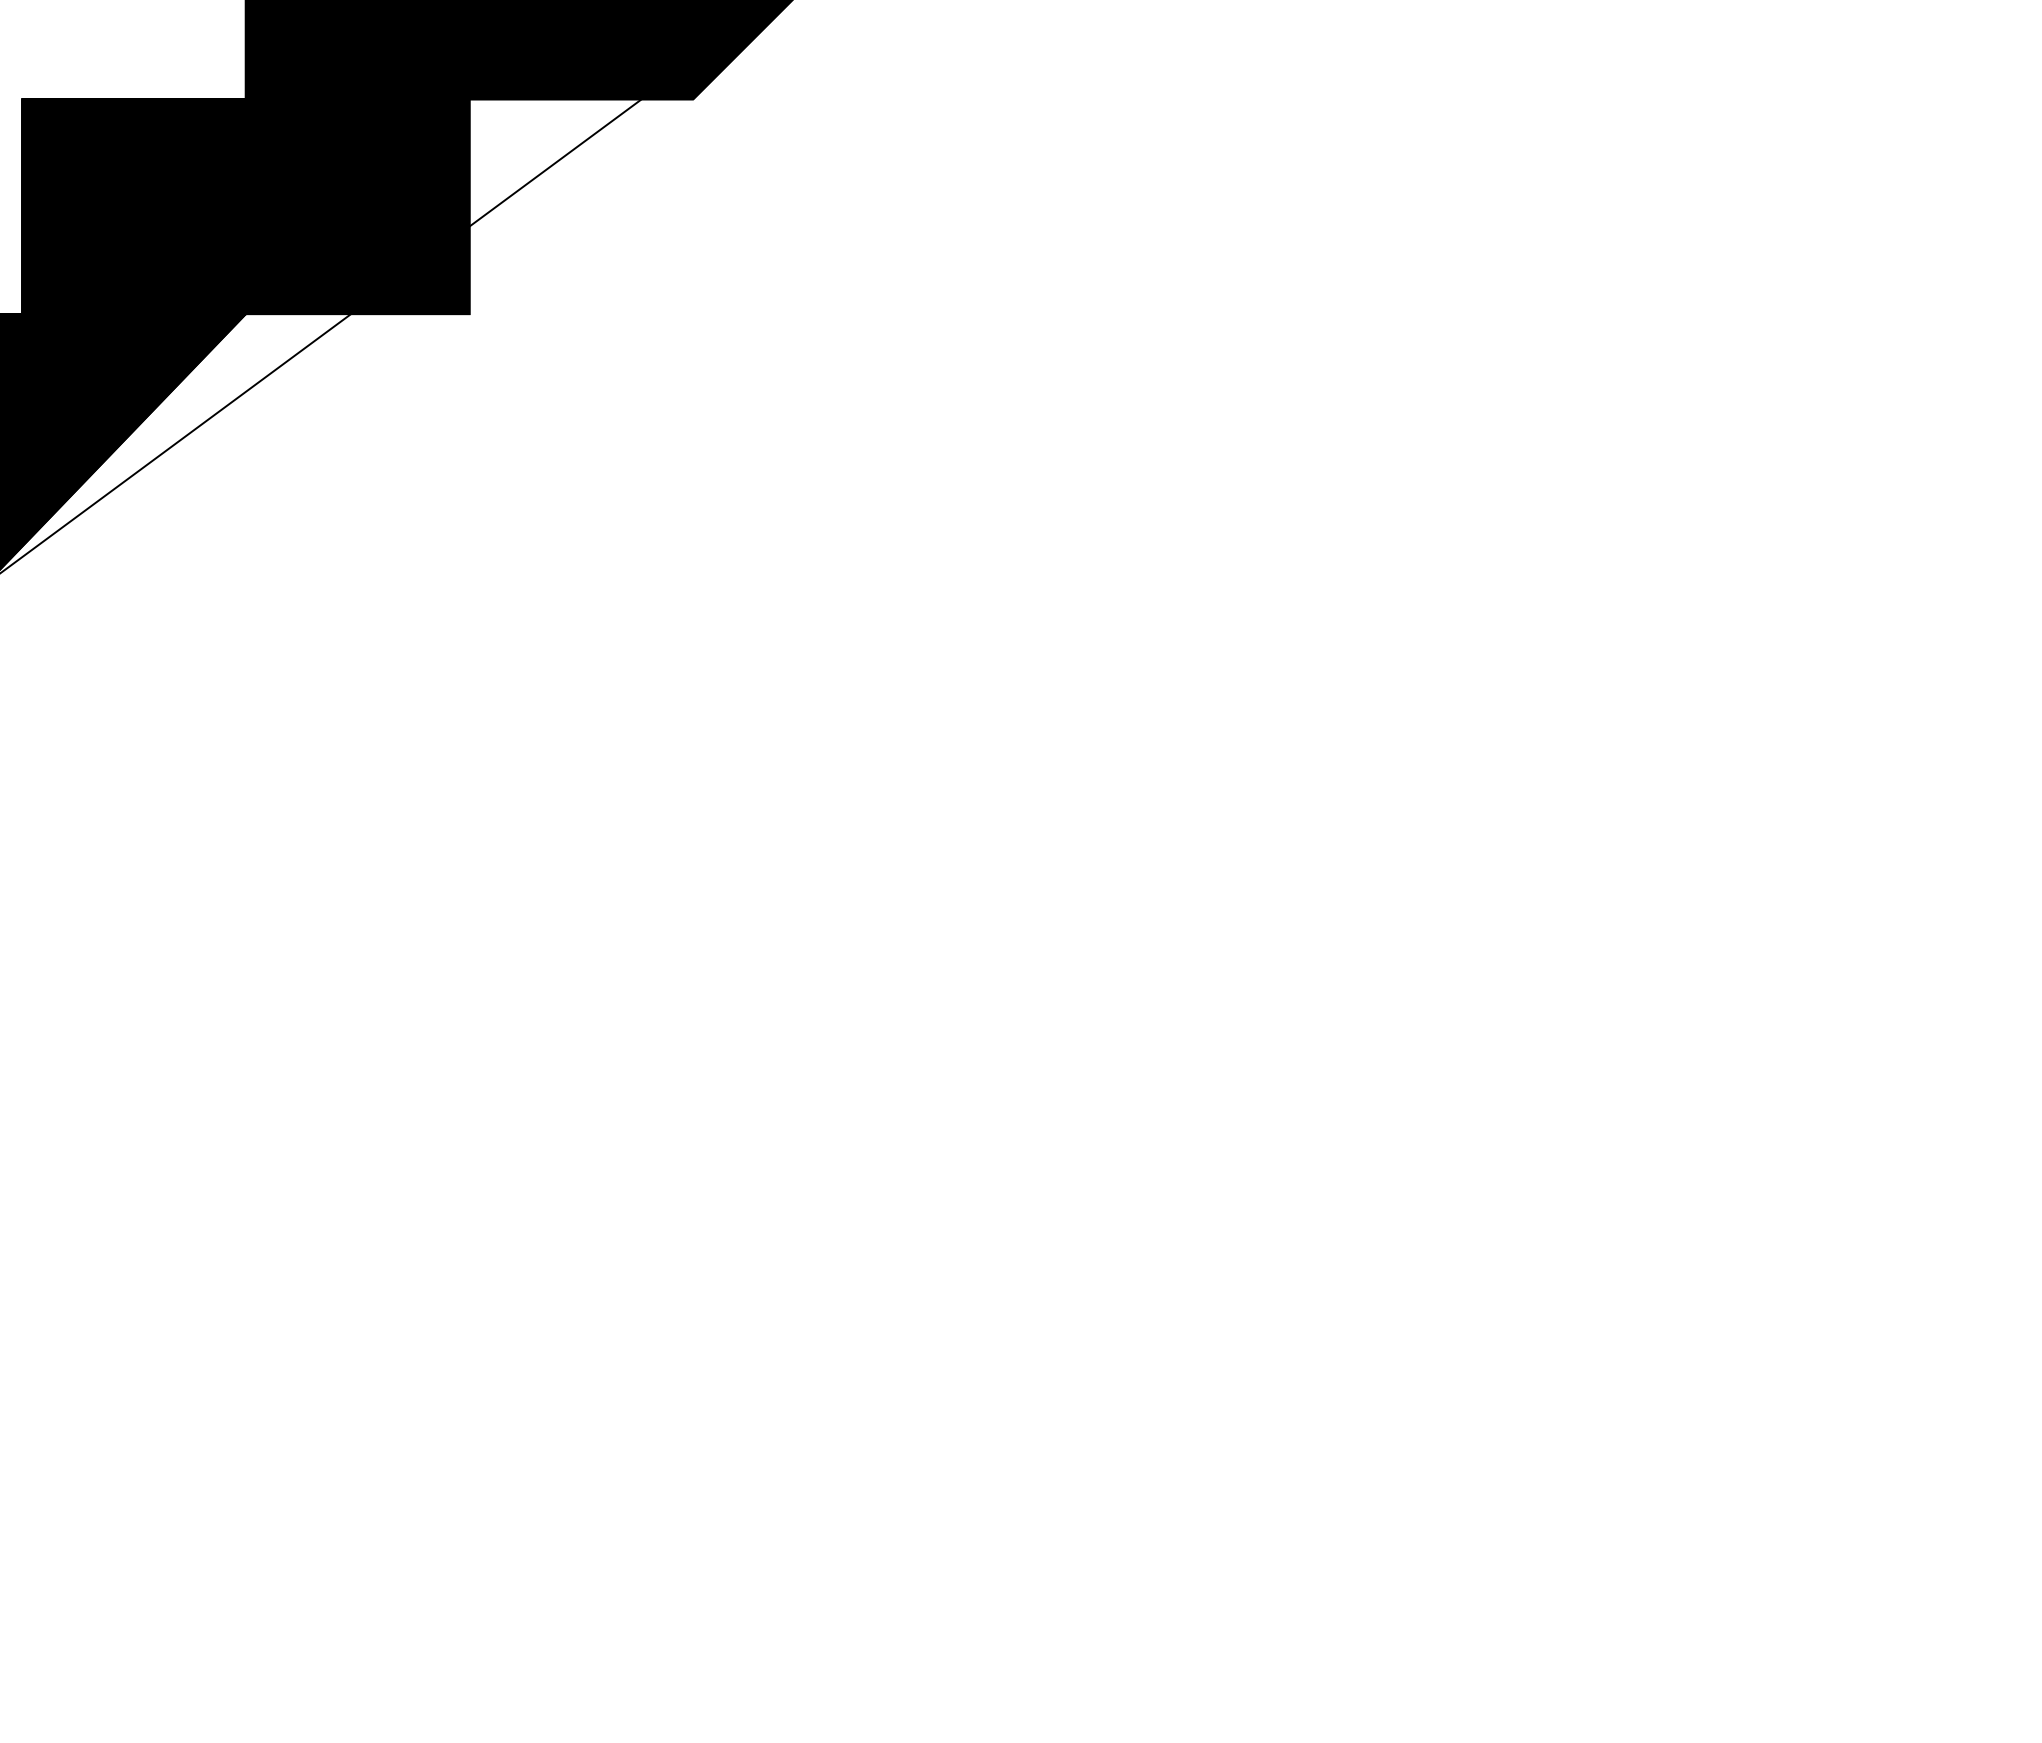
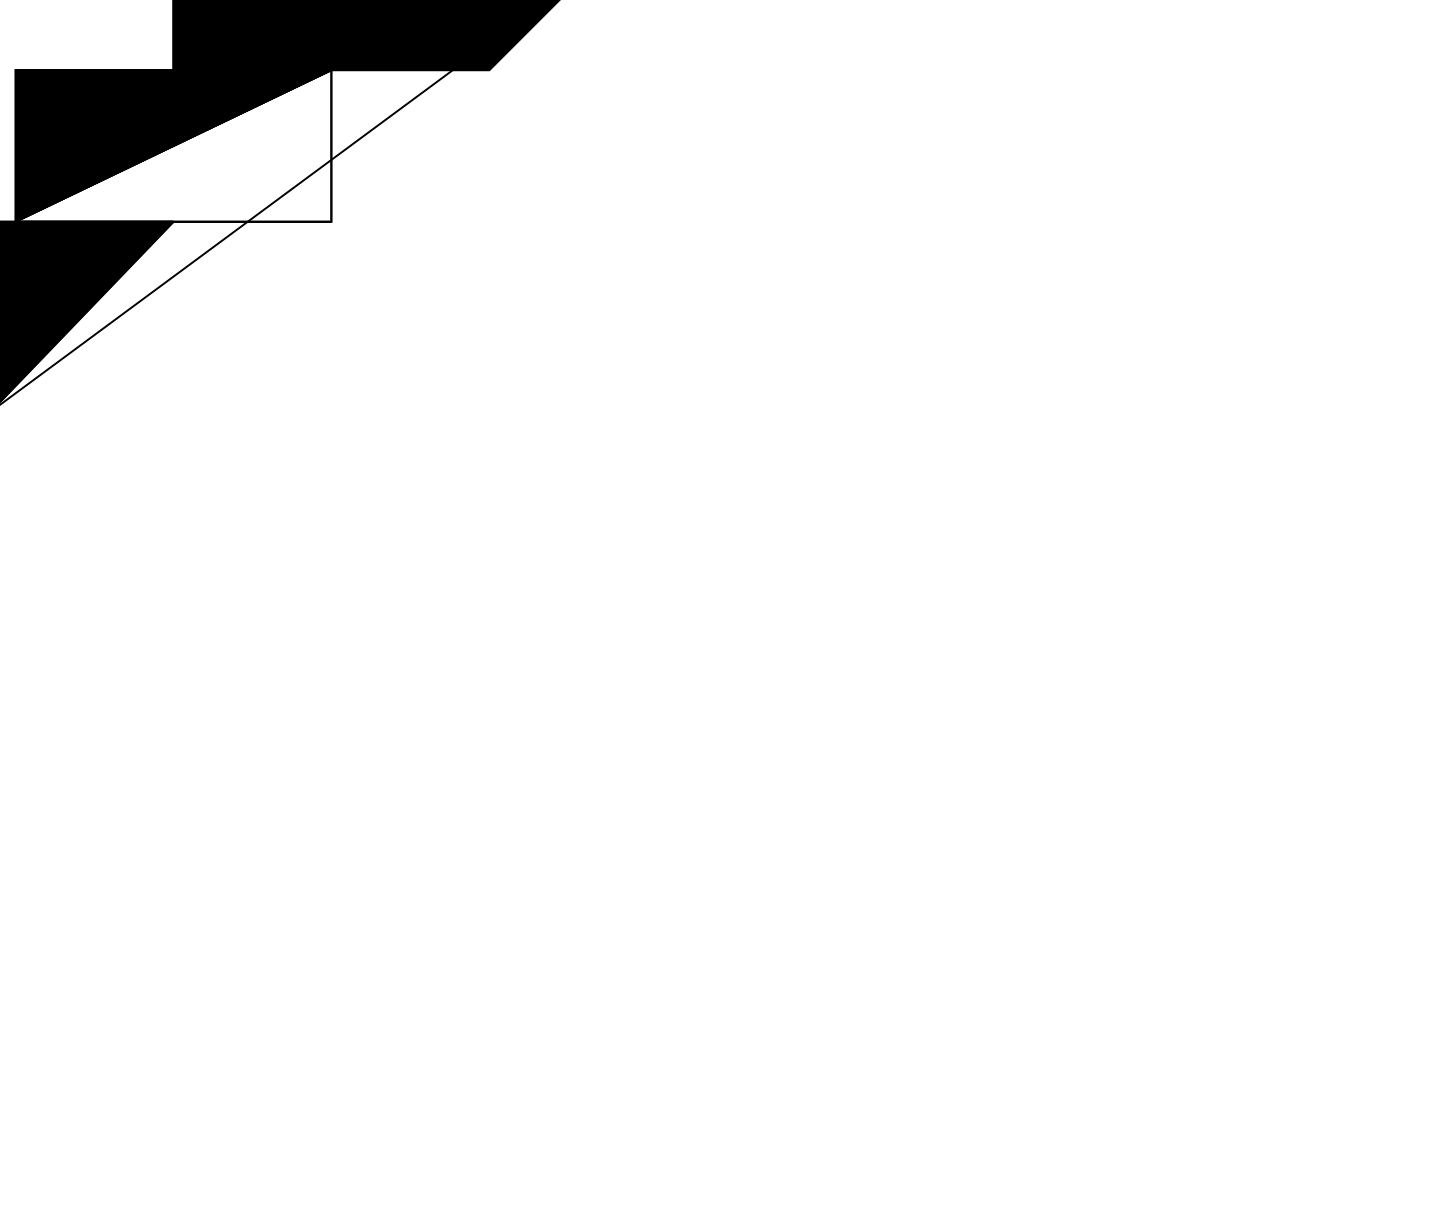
fill: (245, 206) -> (173, 145), removed

